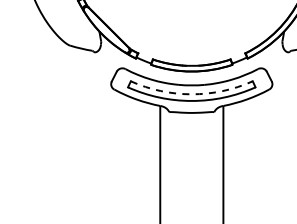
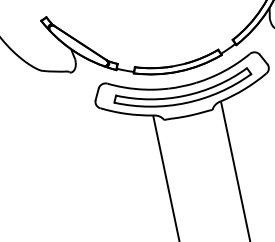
arc: (191, 94) -> (184, 96), dashed -> solid

